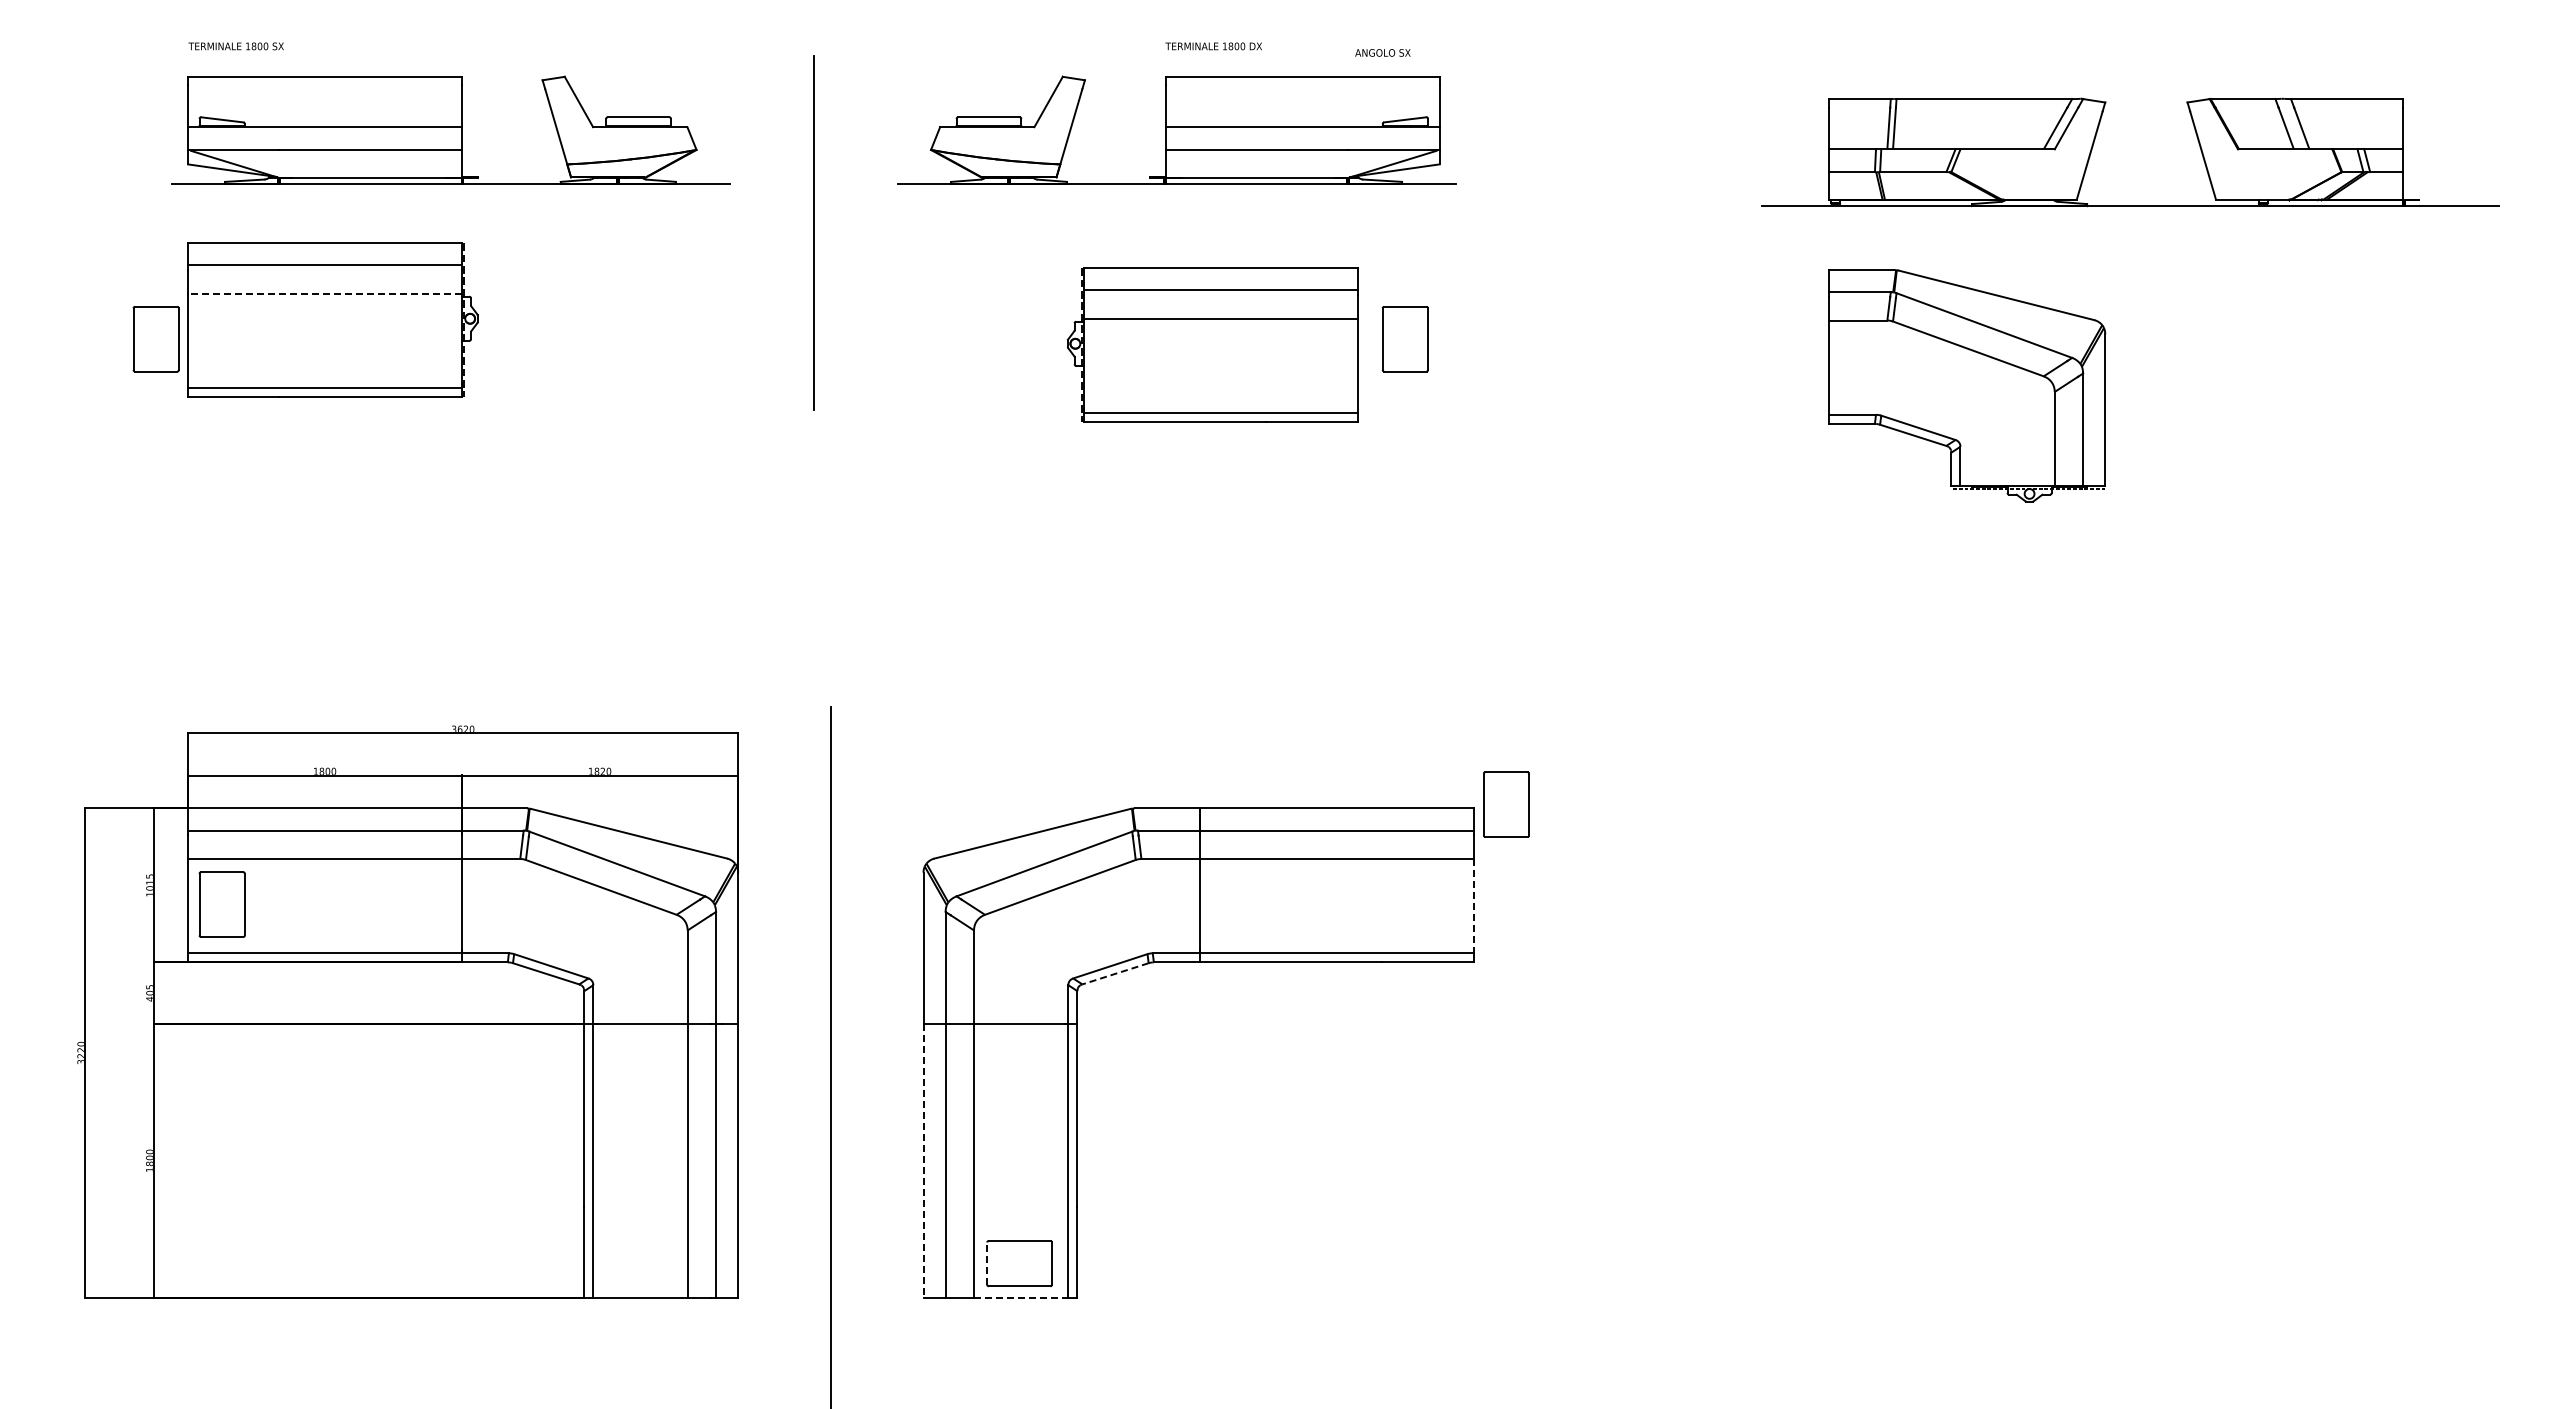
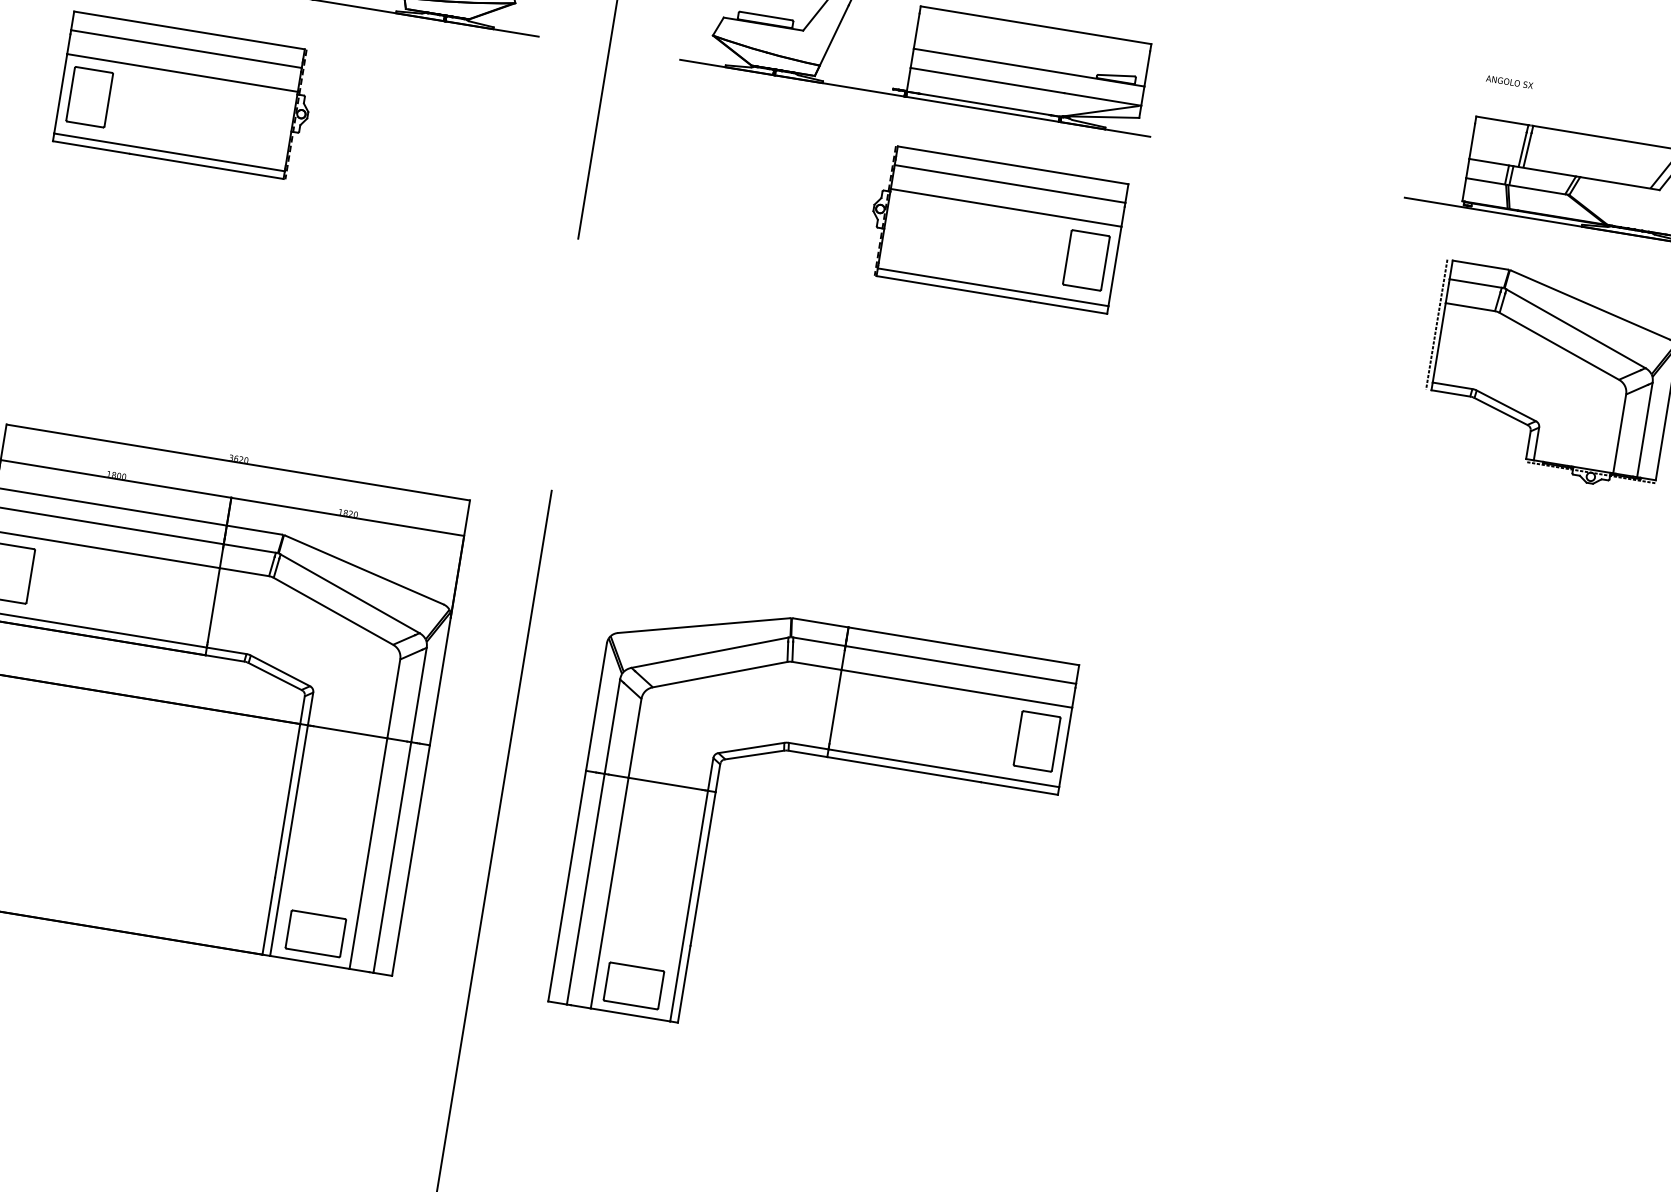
text: (1382, 52) -> (1509, 81), moved
line: (324, 293) -> (182, 72), dashed -> solid
part: (155, 339) -> (89, 97), moved
part: (1212, 344) -> (995, 228), moved
line: (1822, 346) -> (1436, 324), added
part: (1506, 804) -> (1037, 741), moved
line: (1473, 906) -> (1065, 747), dashed -> solid
line: (1115, 973) -> (754, 754), dashed -> solid
line: (923, 1160) -> (567, 885), dashed -> solid
part: (641, 1263) -> (315, 933), added
line: (987, 1263) -> (606, 981), dashed -> solid
line: (1021, 1297) -> (630, 1014), dashed -> solid

